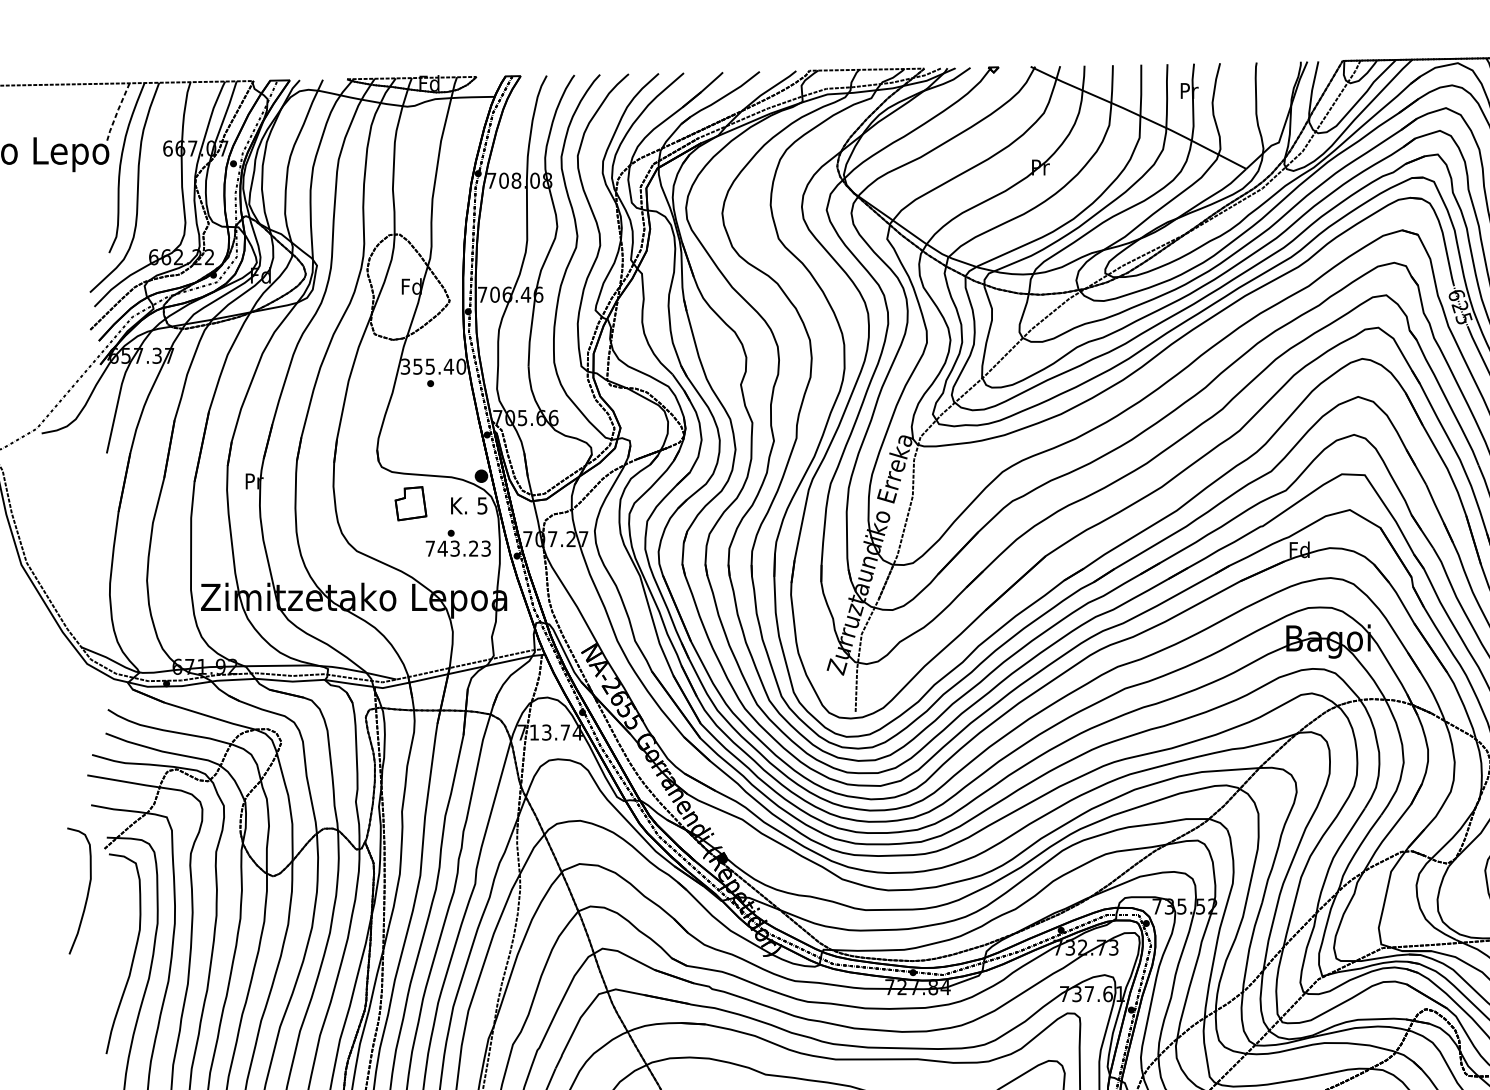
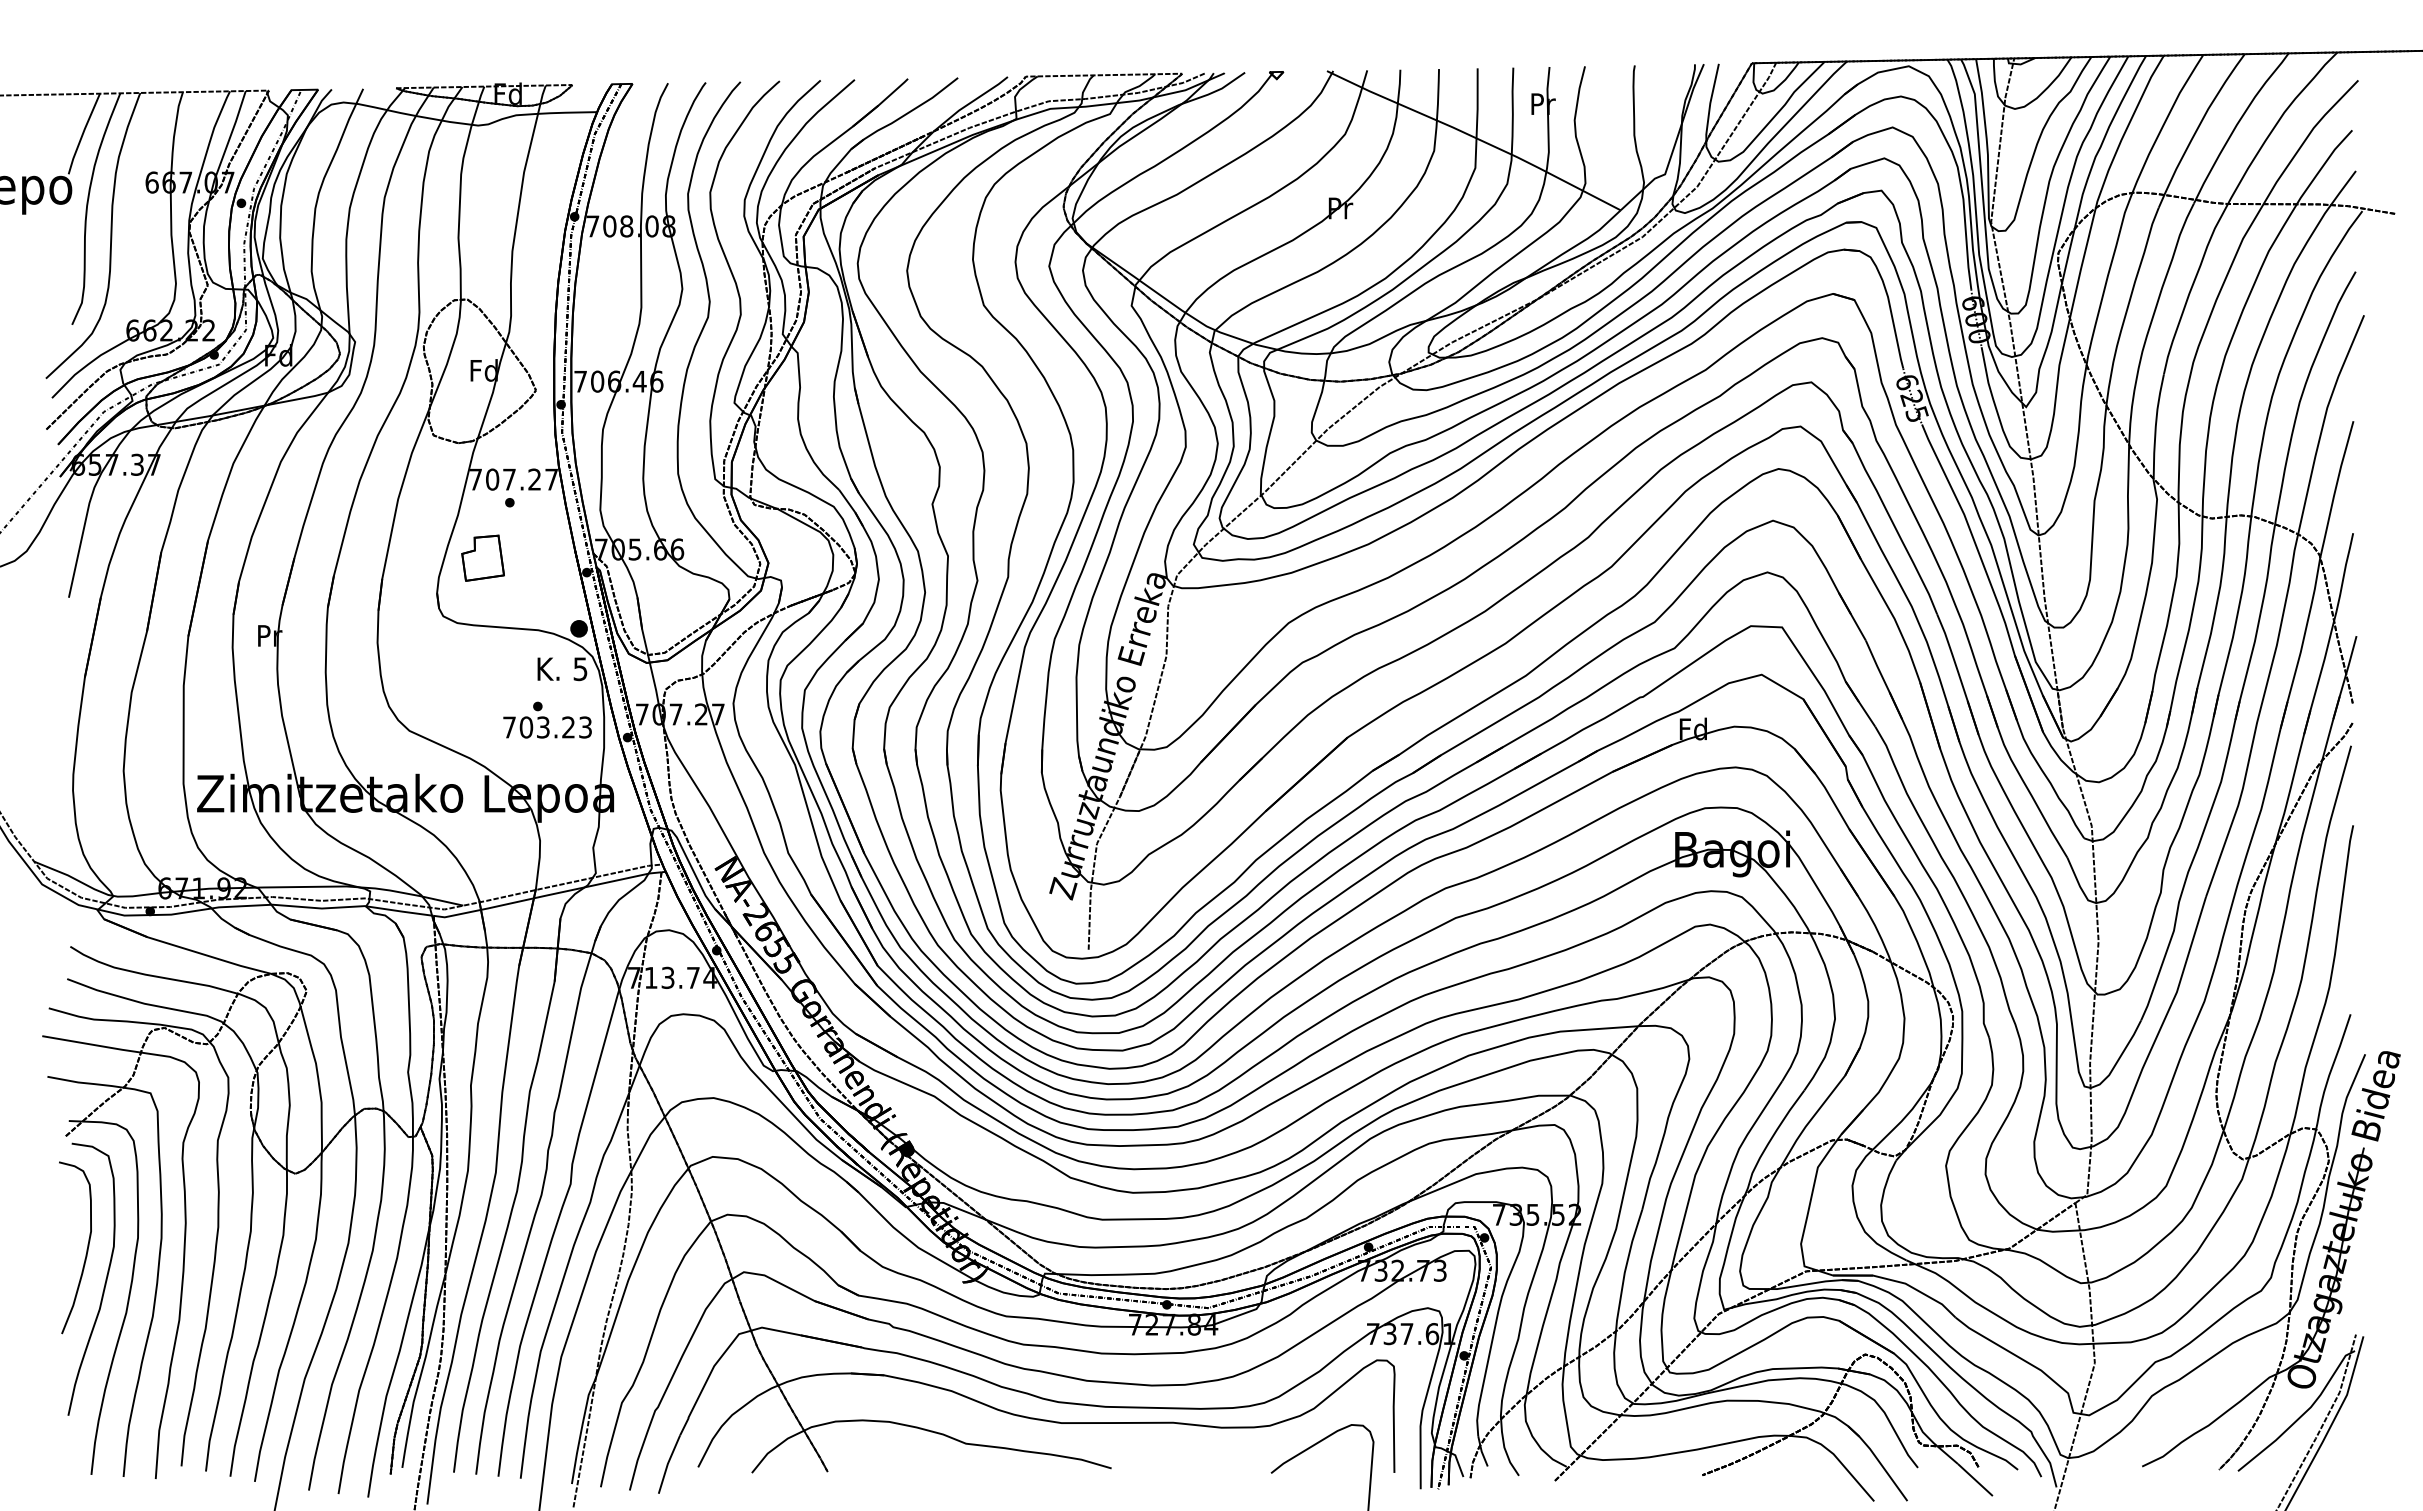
line: (116, 113) -> (82, 134), dashed -> solid
text: (433, 366) -> (513, 479), 355.40 -> 707.27
part: (410, 503) -> (482, 557), moved
text: (442, 548) -> (526, 727), 743.23 -> 703.23
curve: (87, 892) -> (86, 1249), moved

